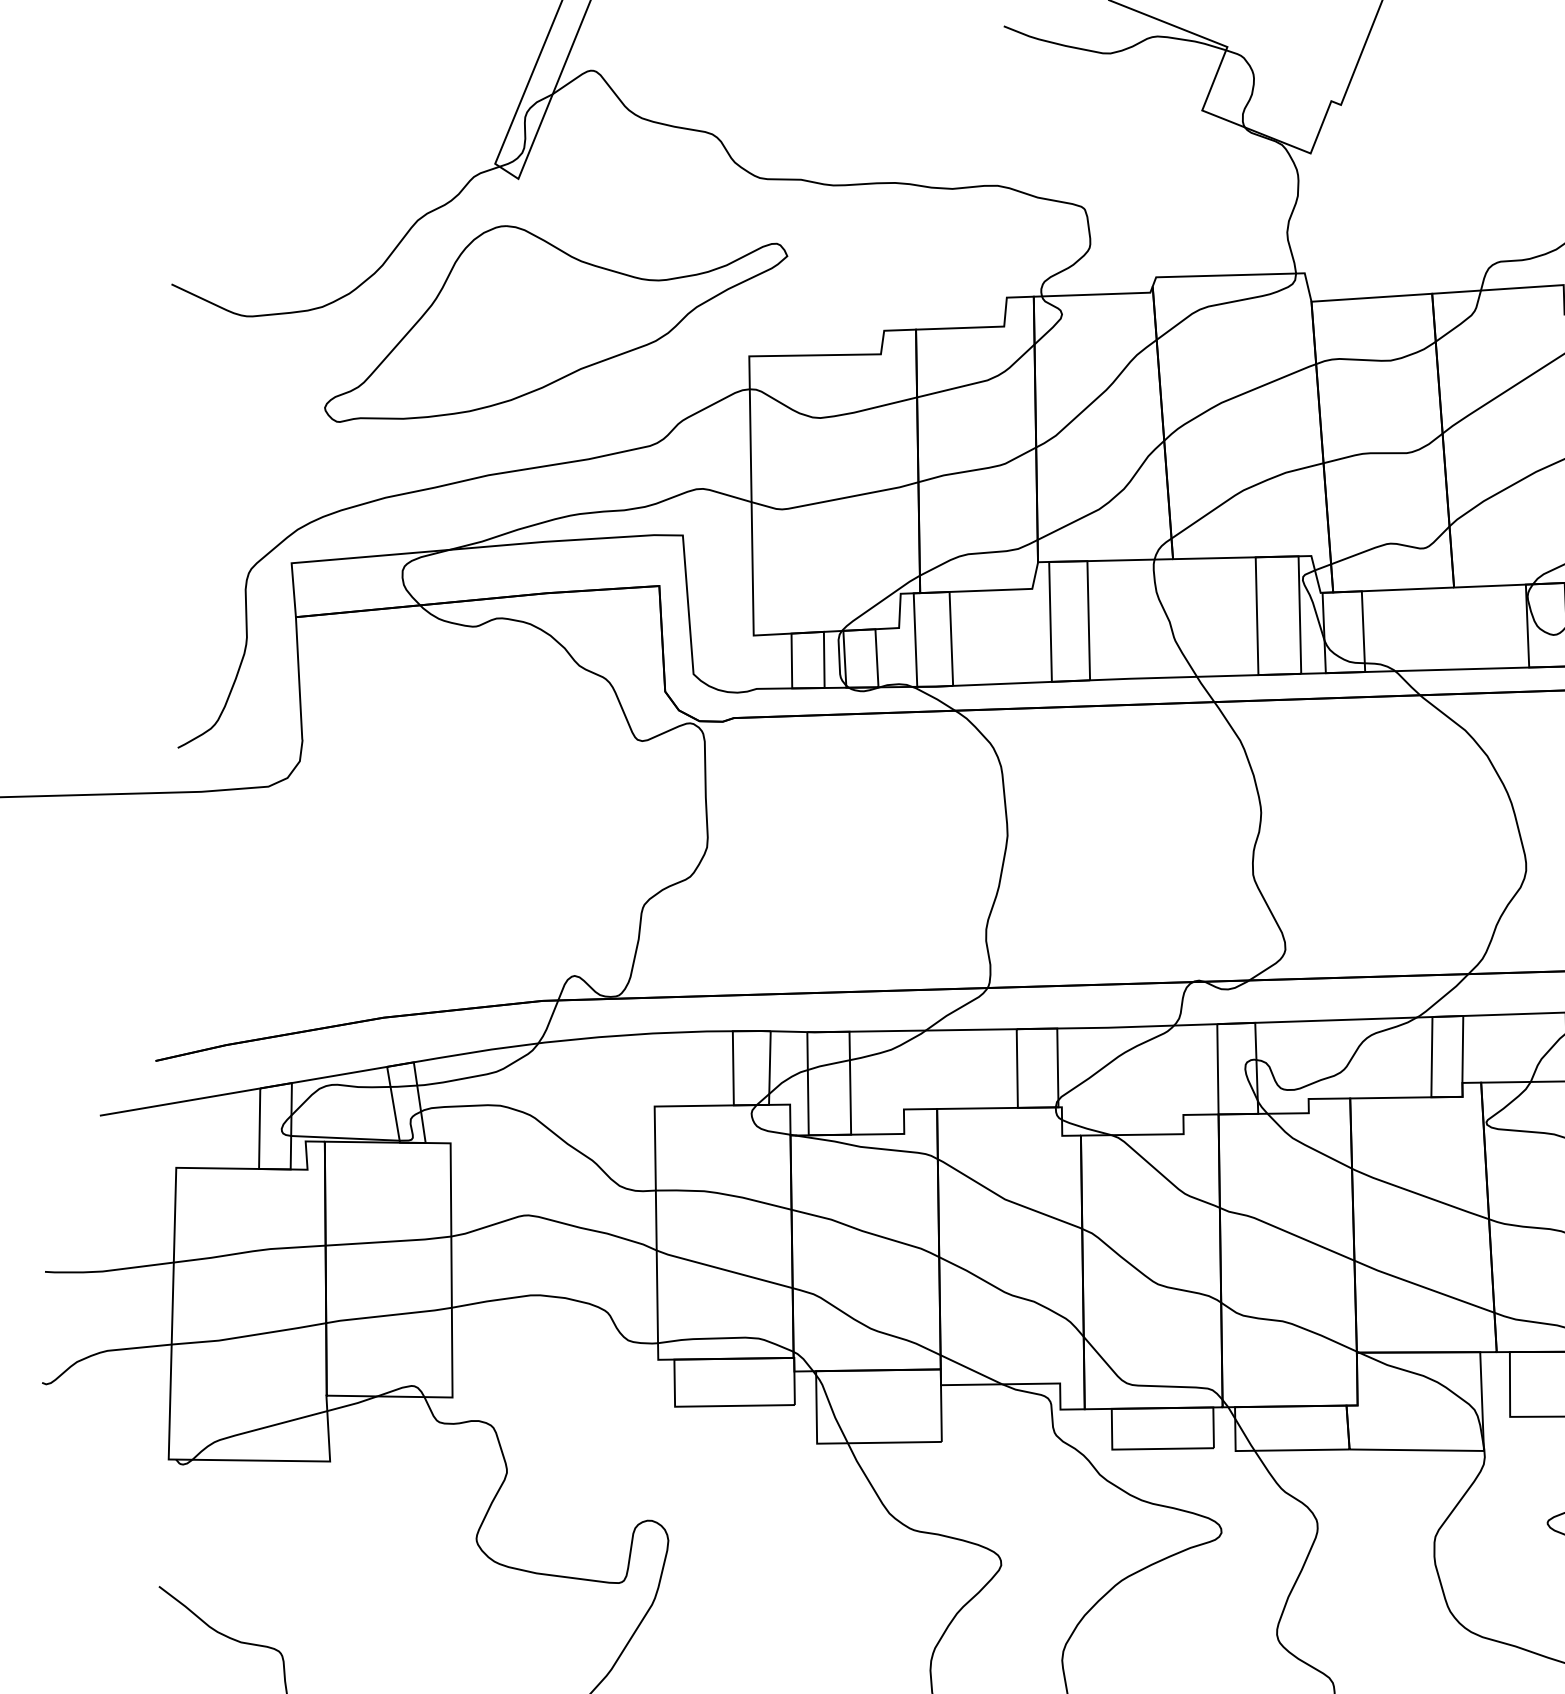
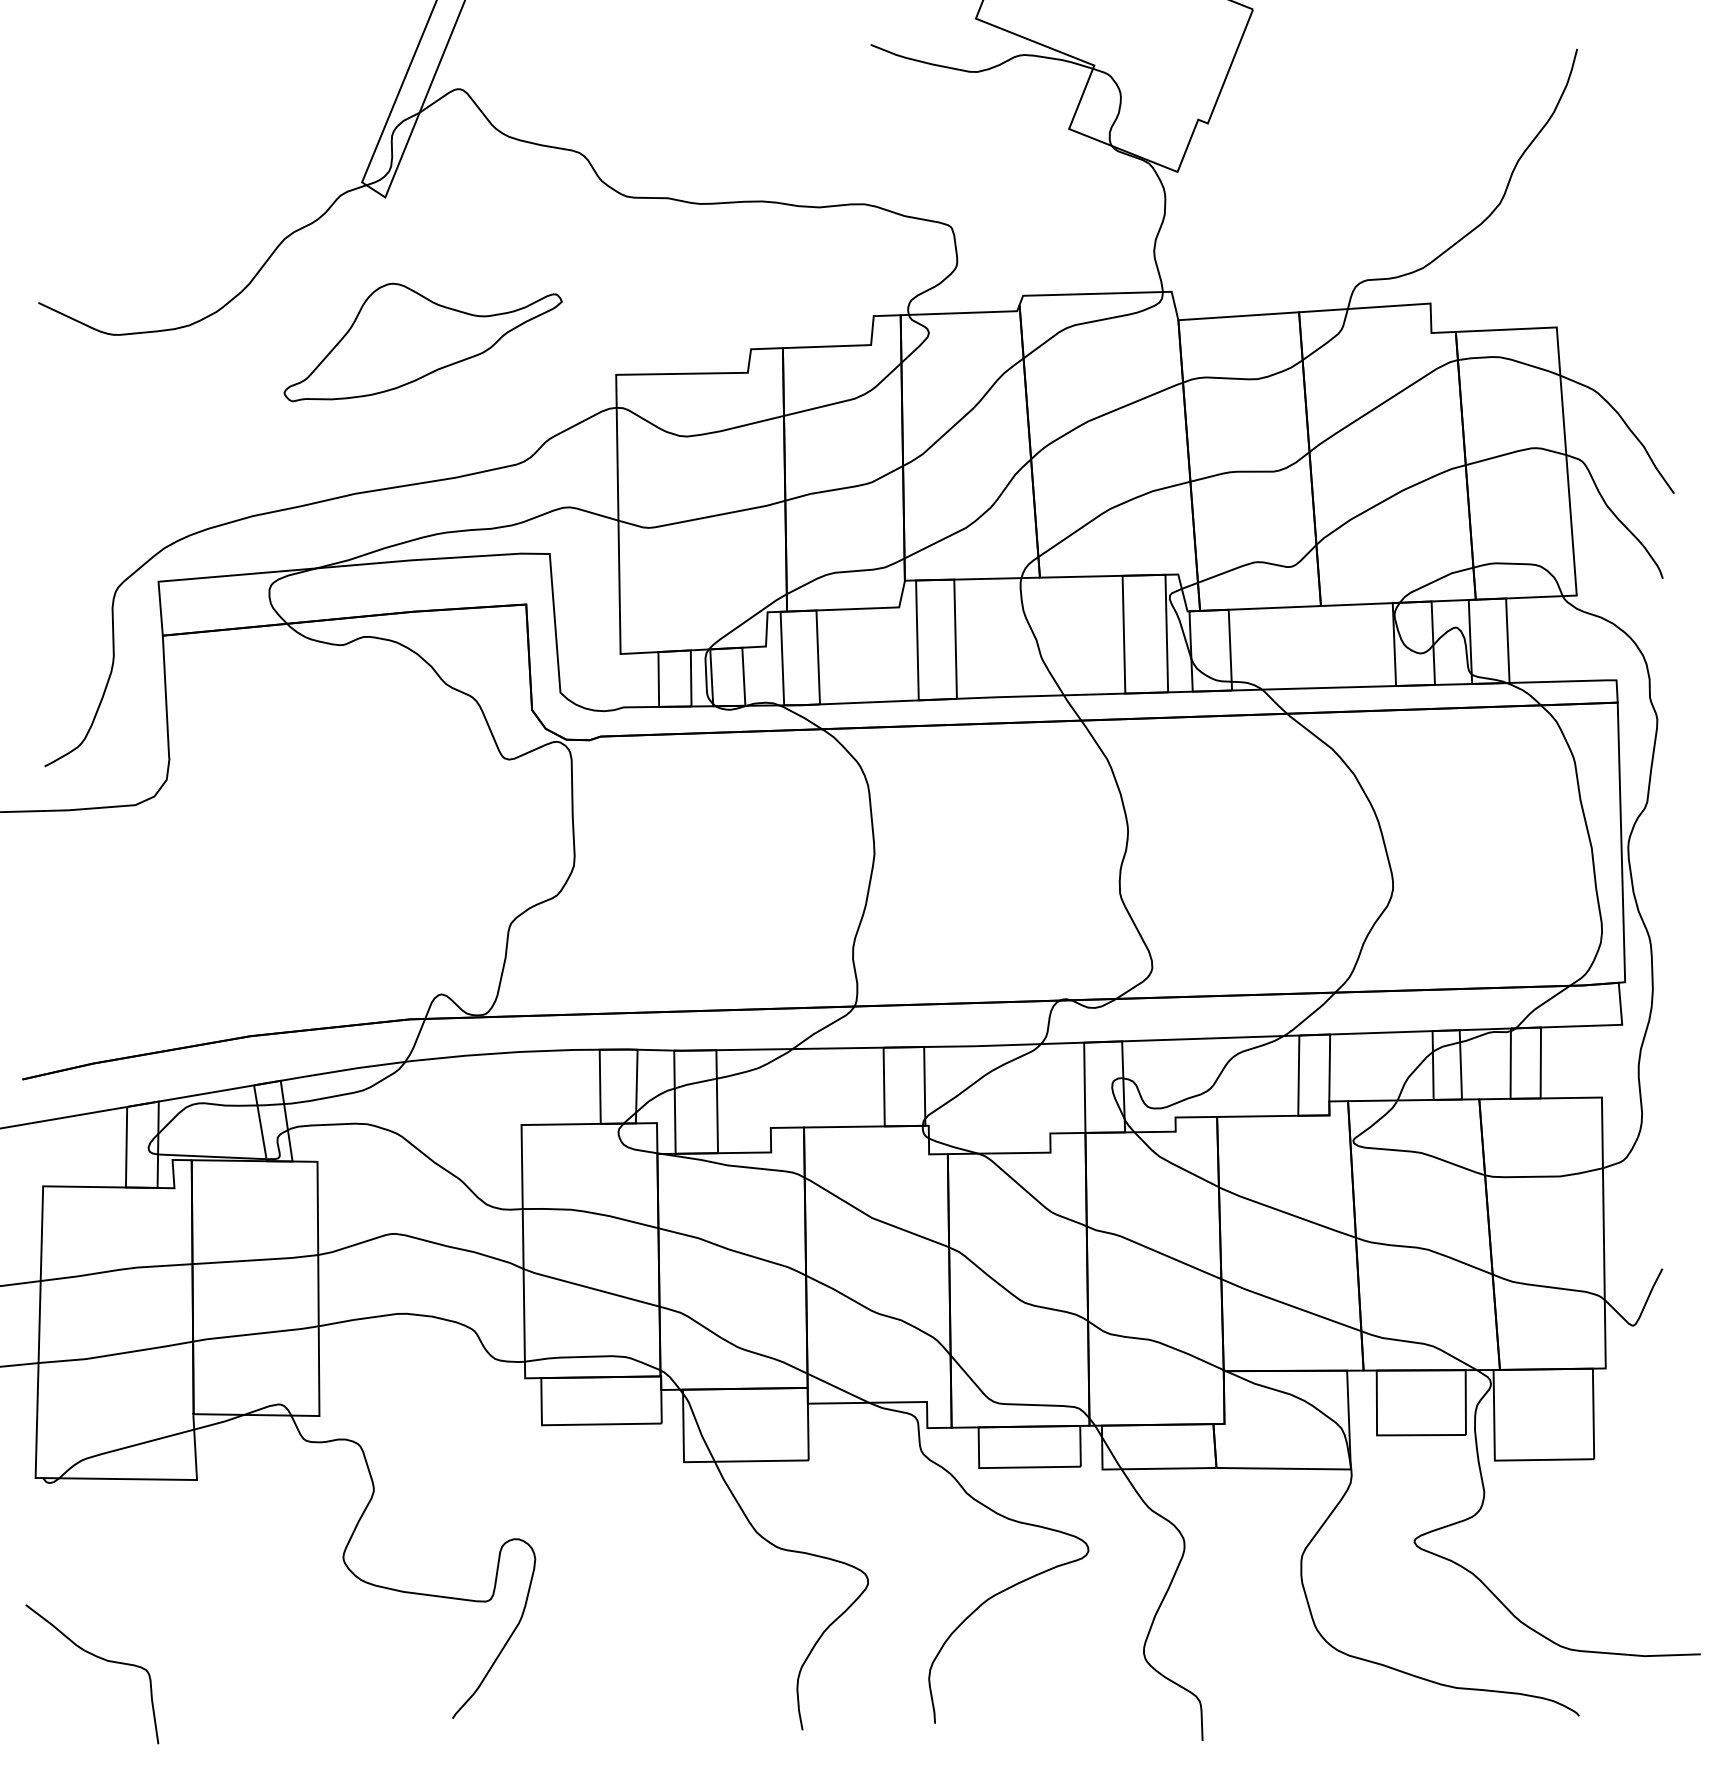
part: (556, 324) -> (423, 342), size x0.6

